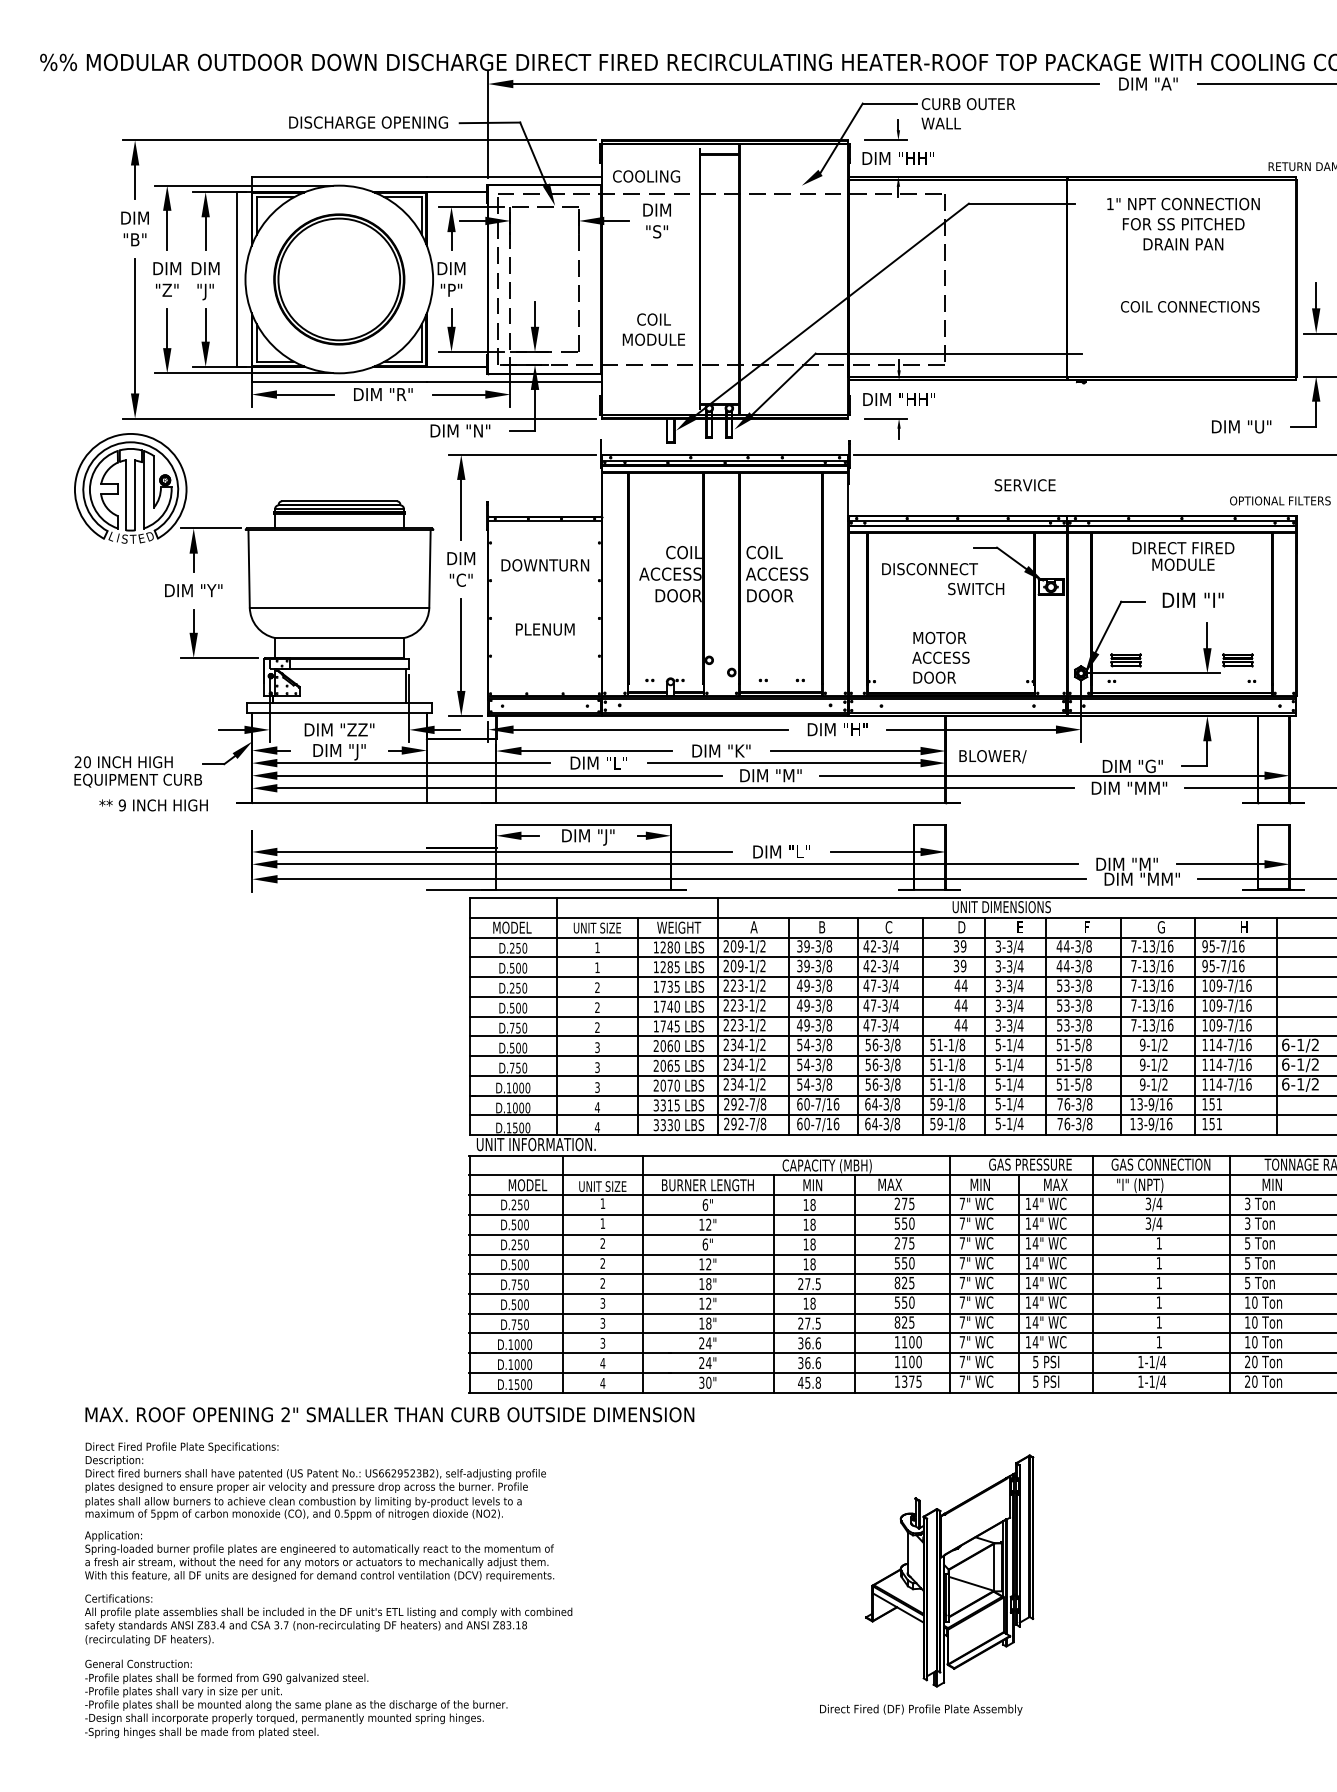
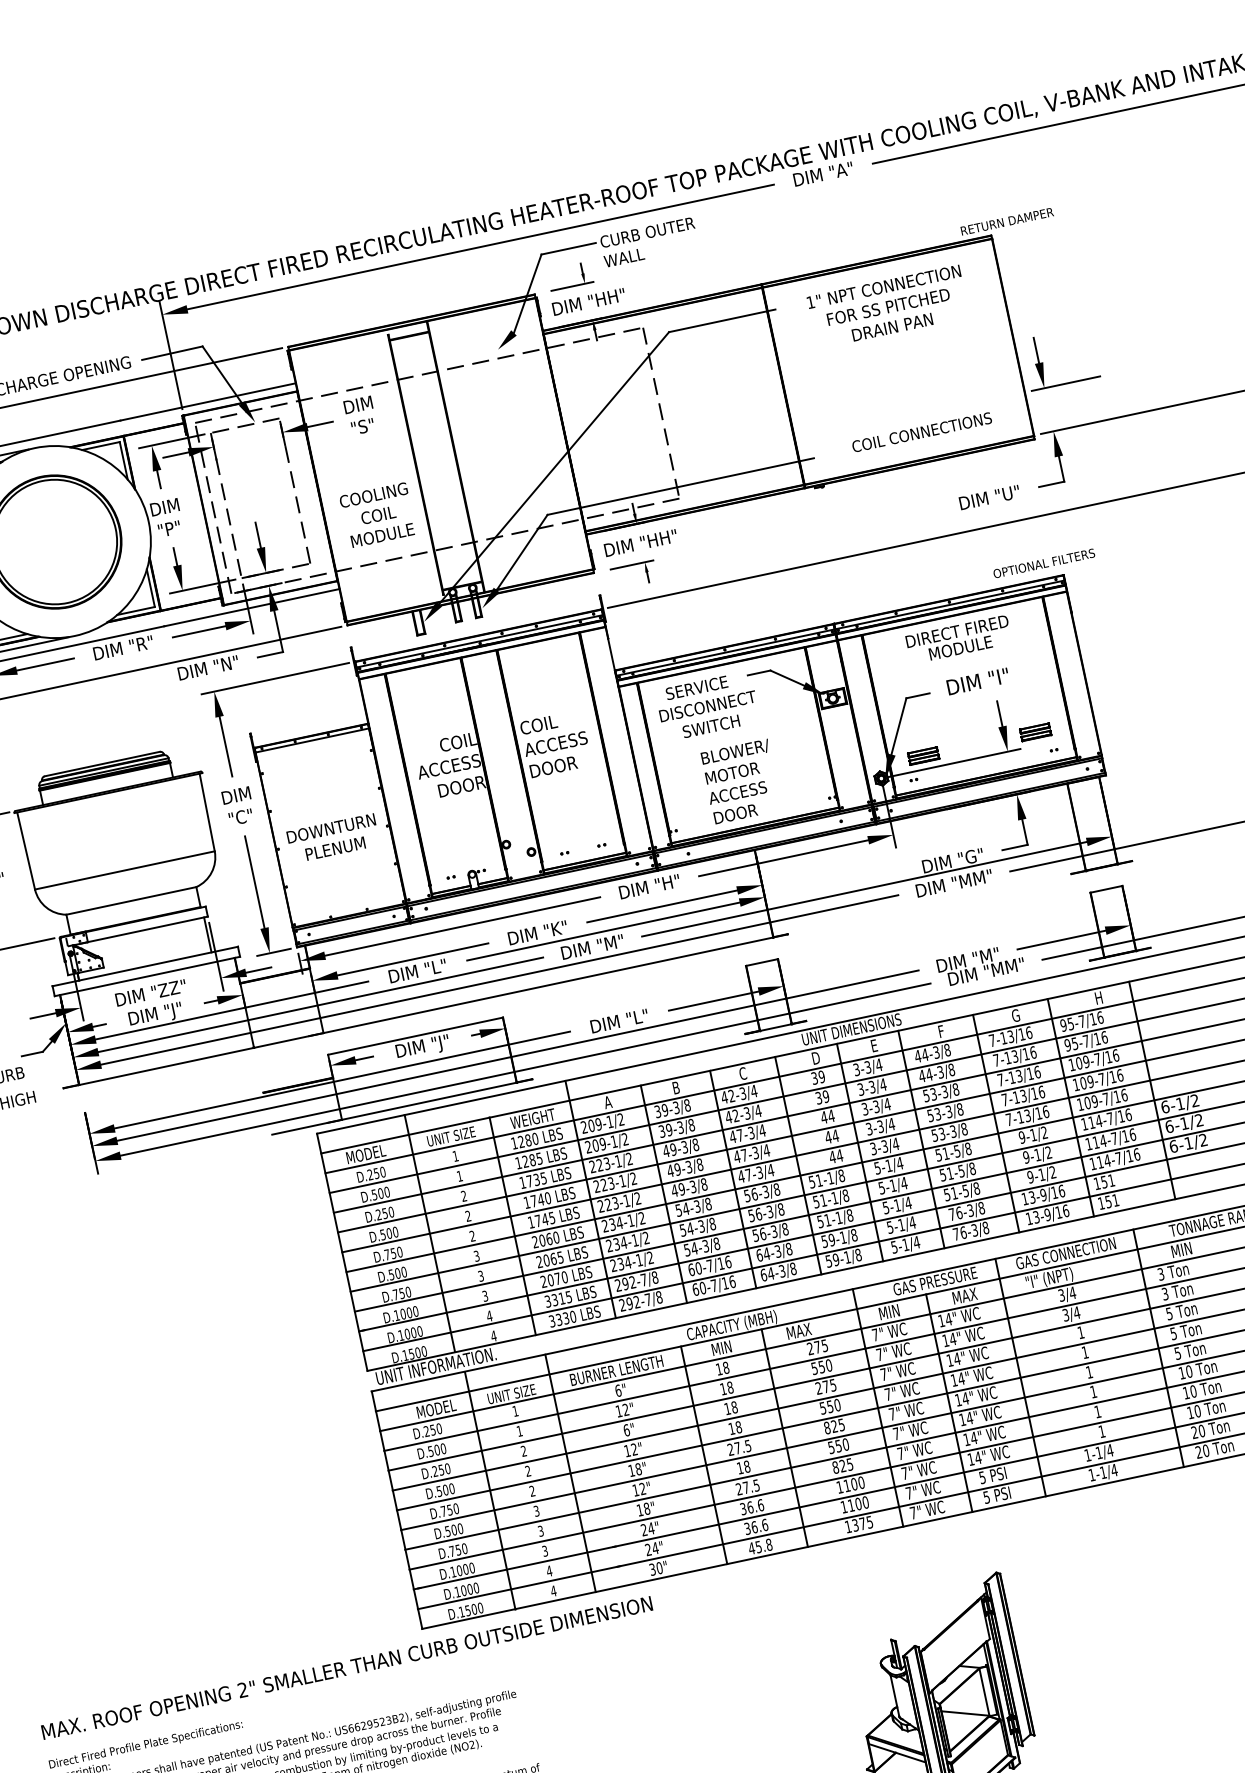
text: (646, 176) -> (373, 495), moved
text: (1190, 306) -> (922, 432), moved
text: (1024, 485) -> (696, 688), moved
text: (545, 565) -> (331, 828), moved
text: (976, 588) -> (711, 725), moved
text: (992, 756) -> (734, 752), moved

